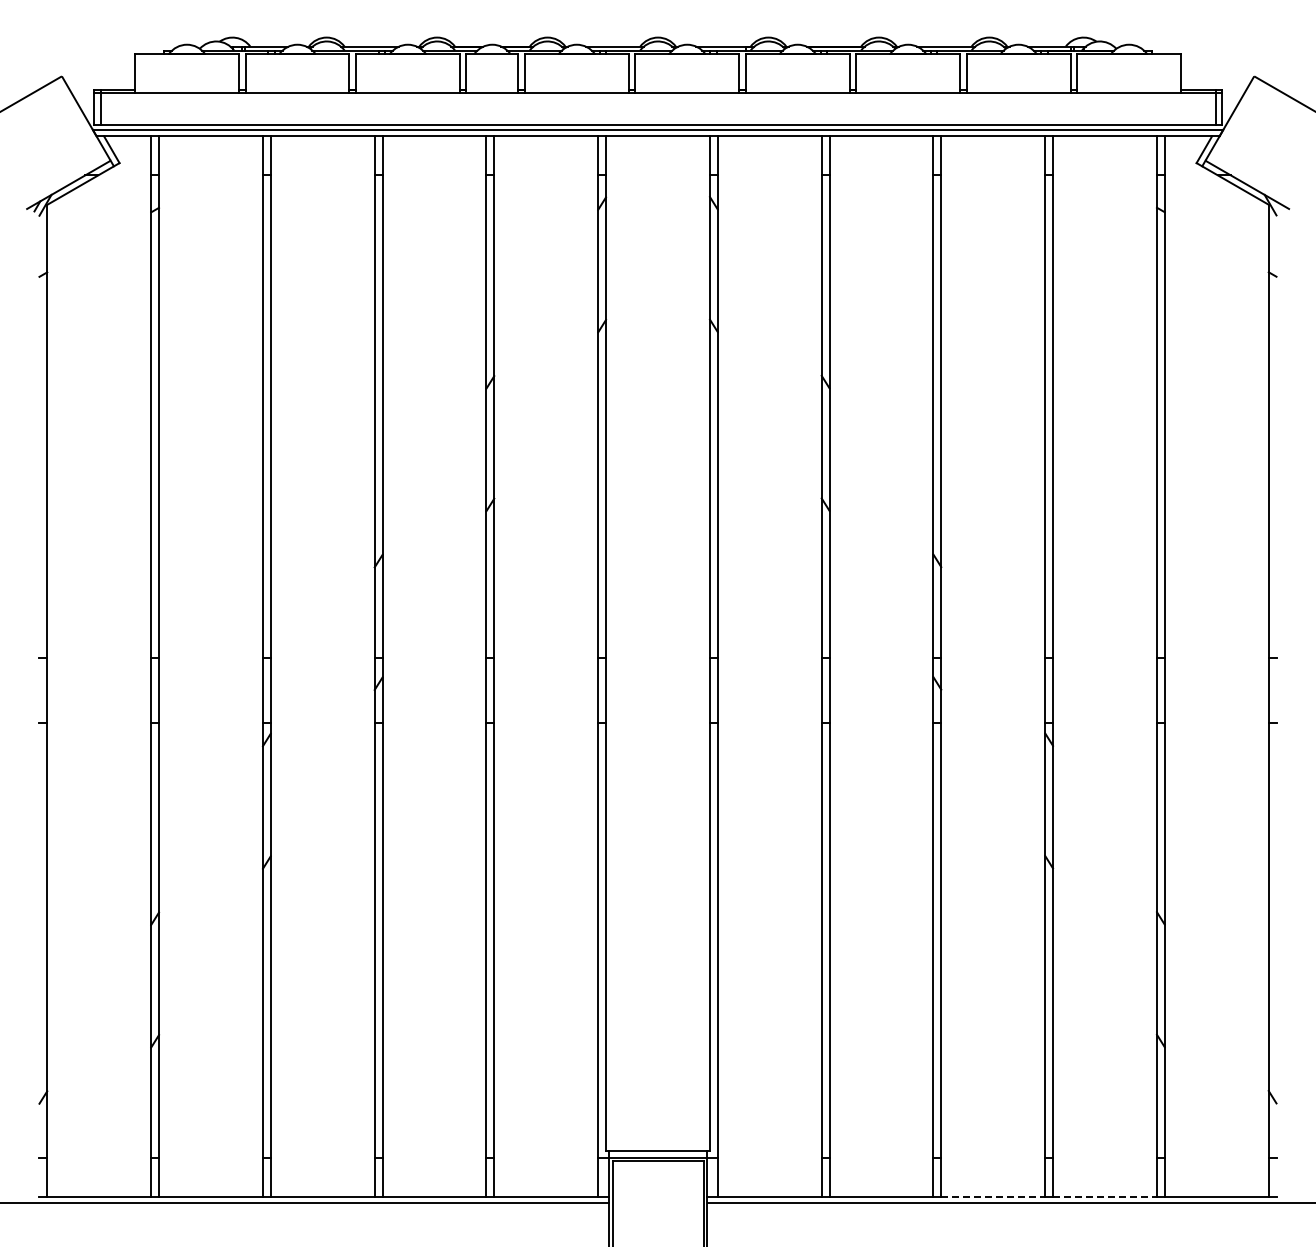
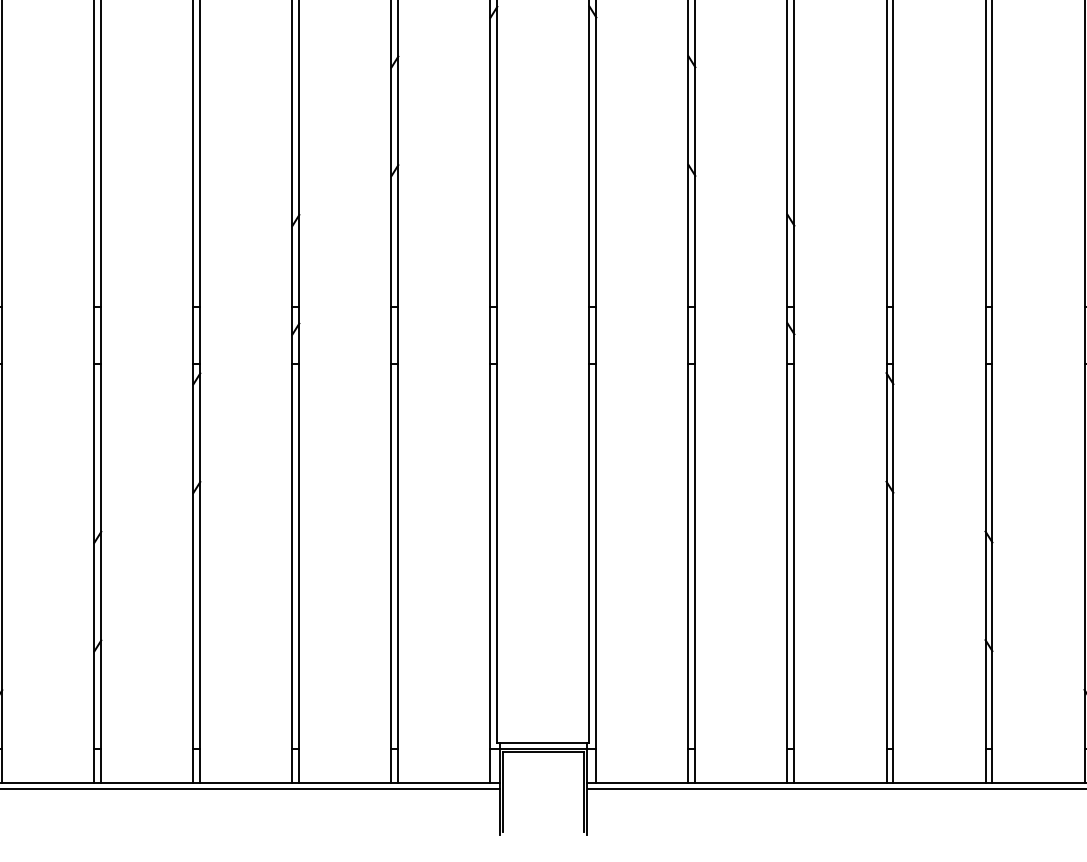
line: (993, 1196) -> (840, 783), dashed -> solid
line: (1104, 1196) -> (939, 783), dashed -> solid

